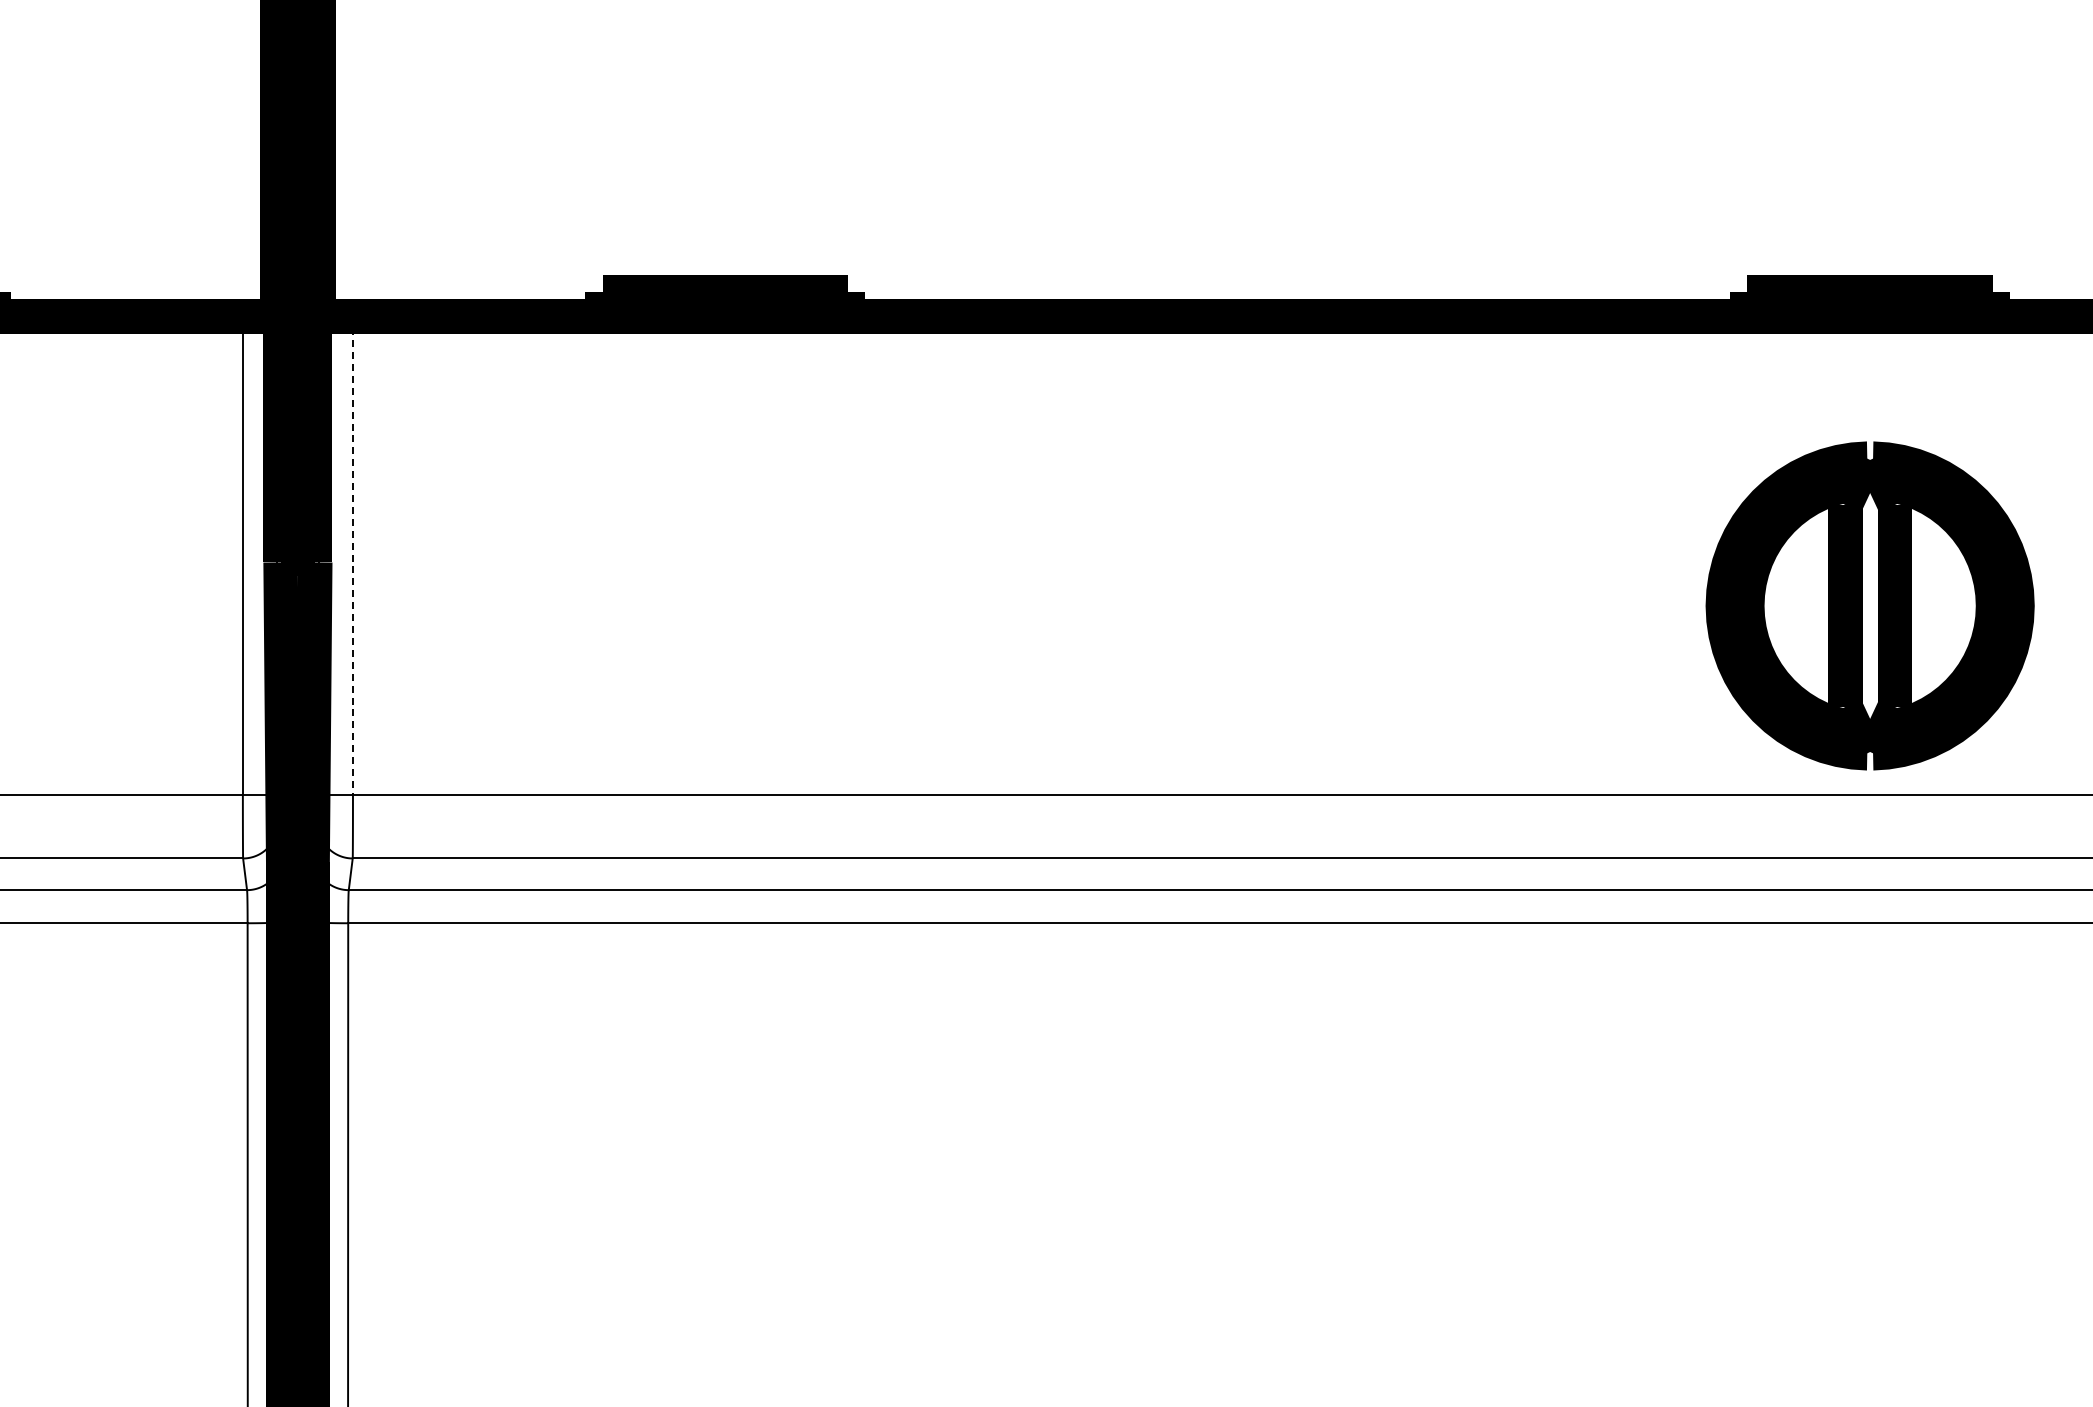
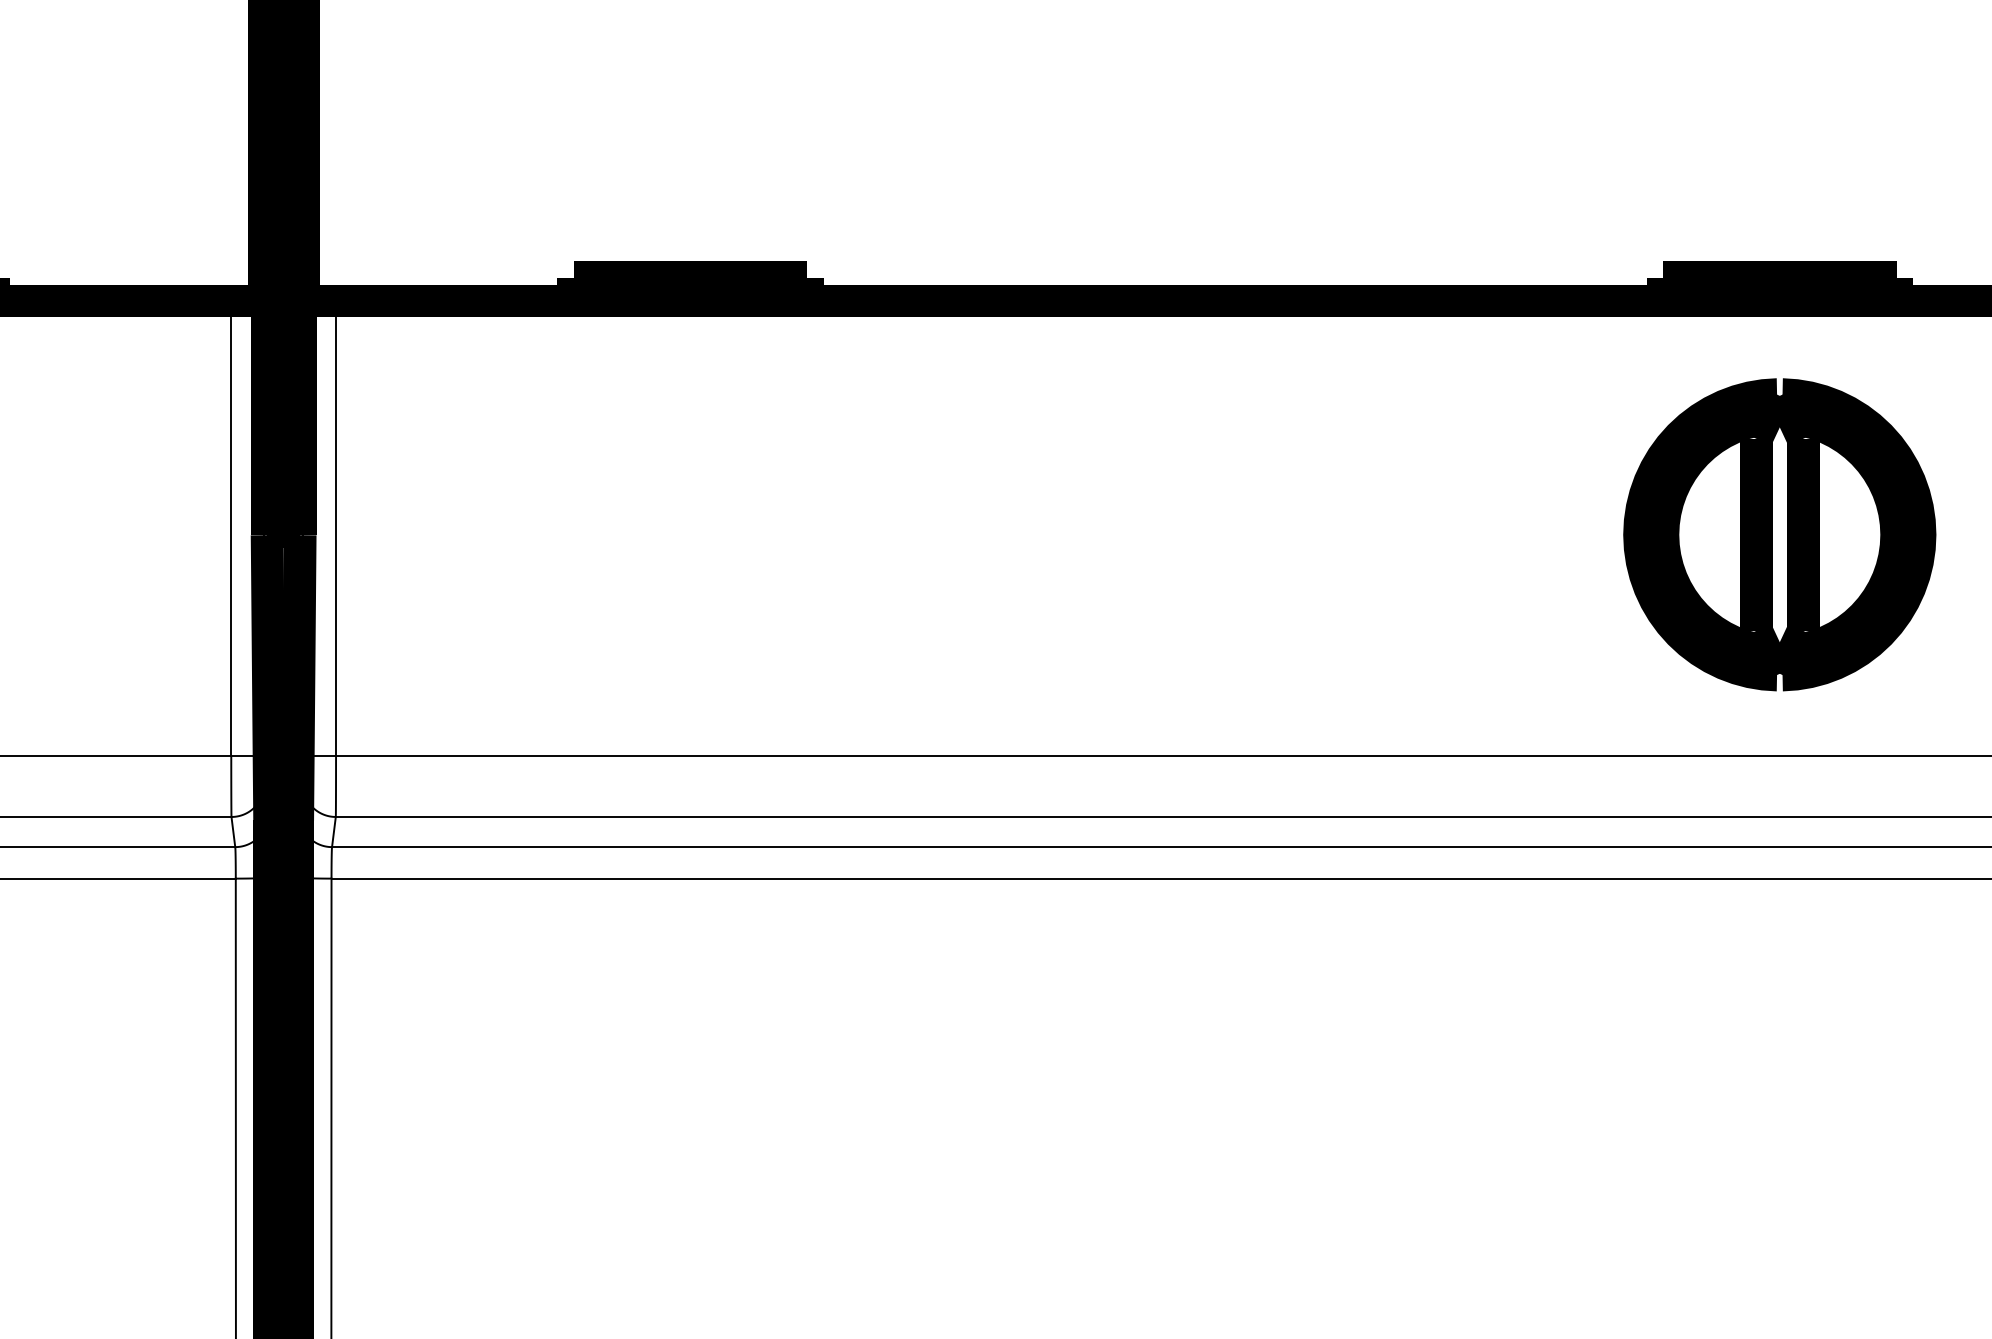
line: (352, 556) -> (335, 529), dashed -> solid
part: (1869, 605) -> (1779, 534), moved

